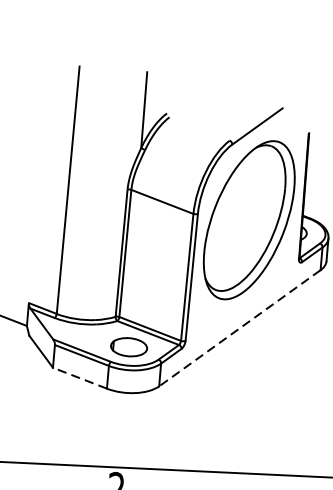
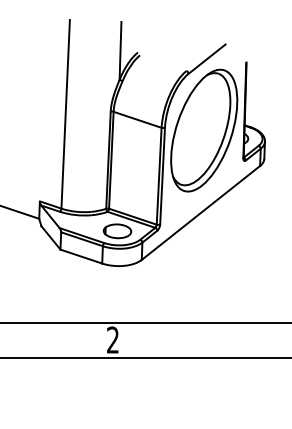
line: (239, 327) -> (200, 212), dashed -> solid
line: (80, 378) -> (81, 256), dashed -> solid

